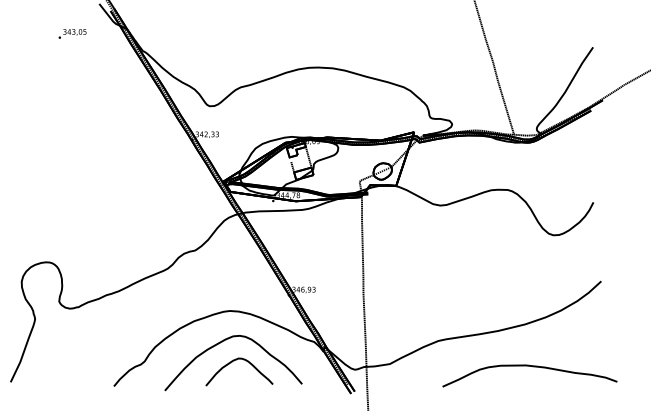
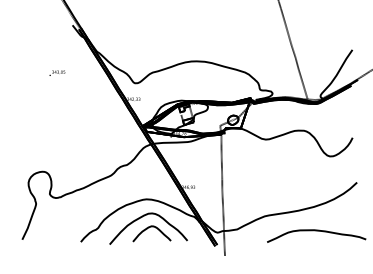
text: (72, 32) -> (57, 72), moved

